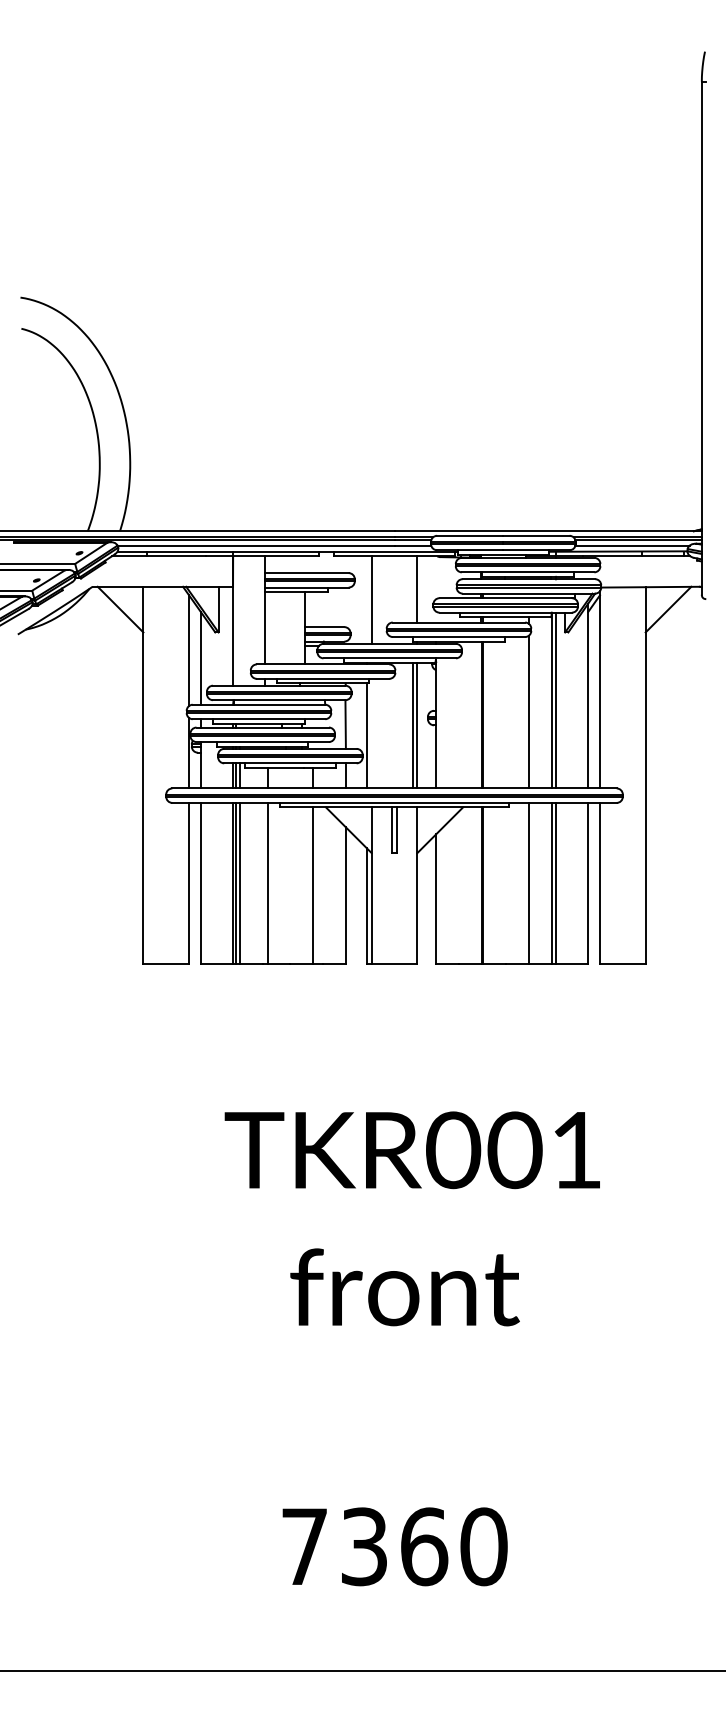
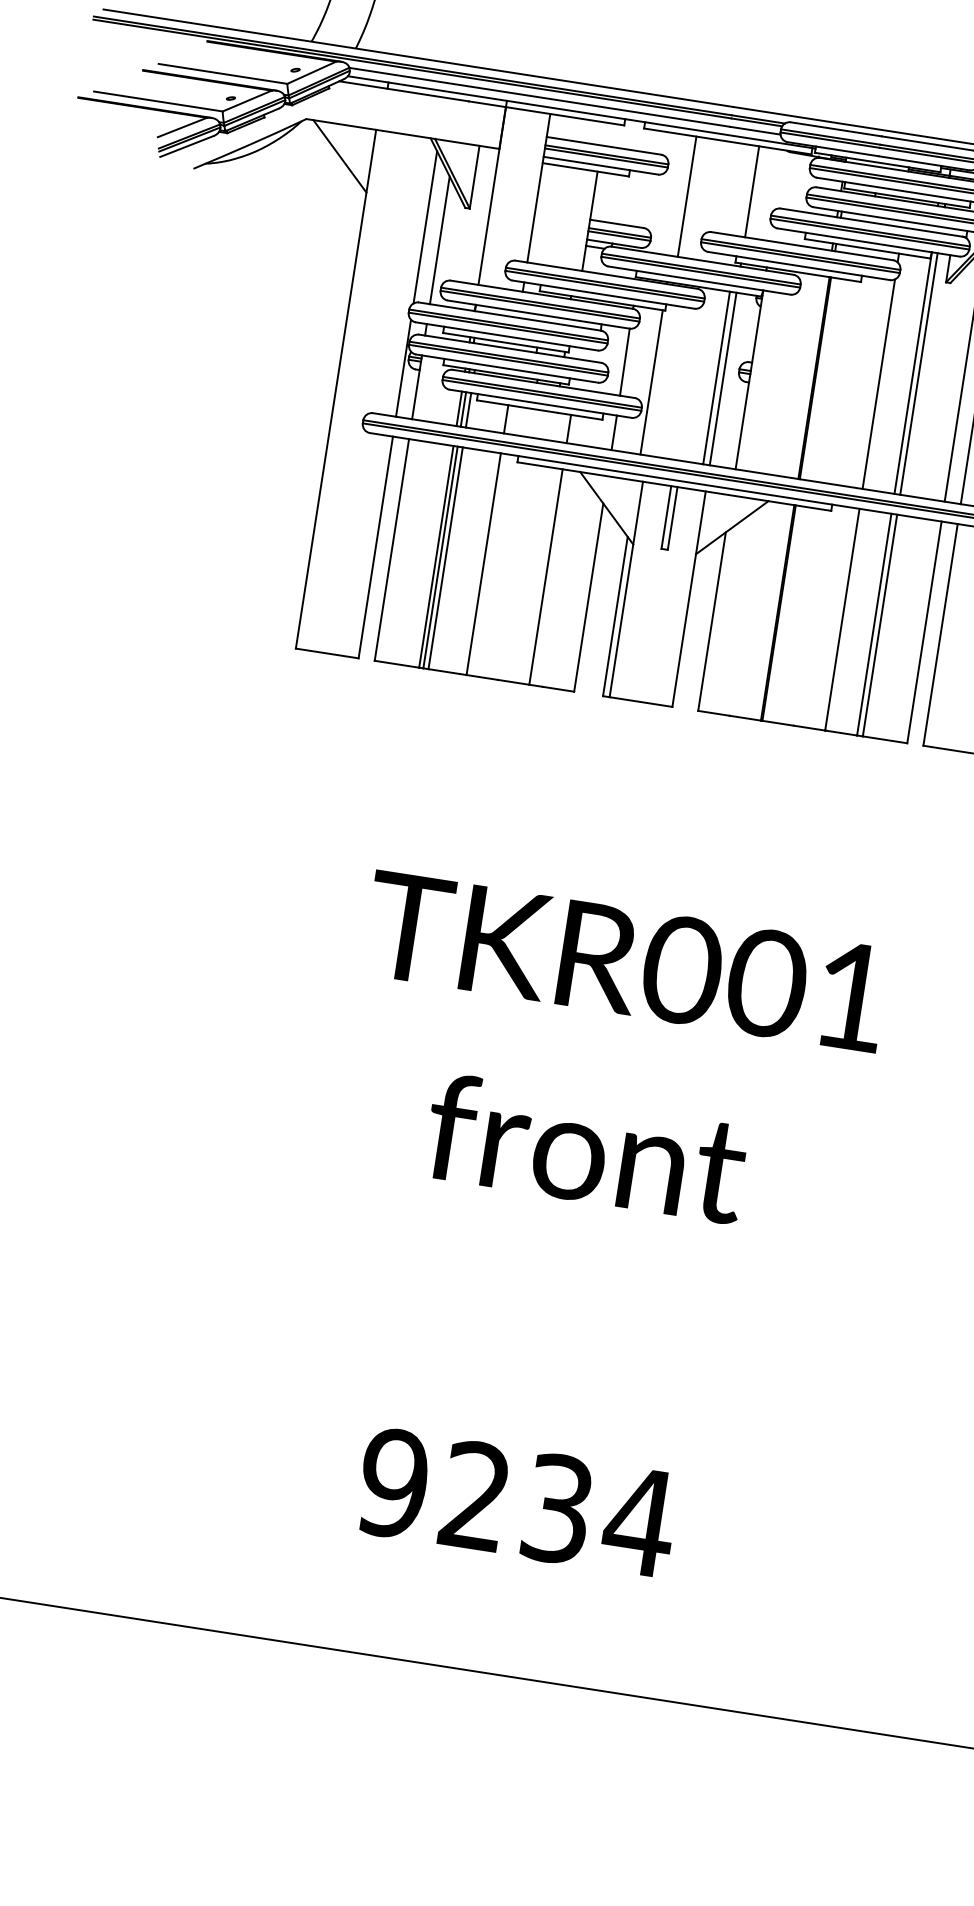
text: (394, 1546) -> (517, 1502), 7360 -> 9234

